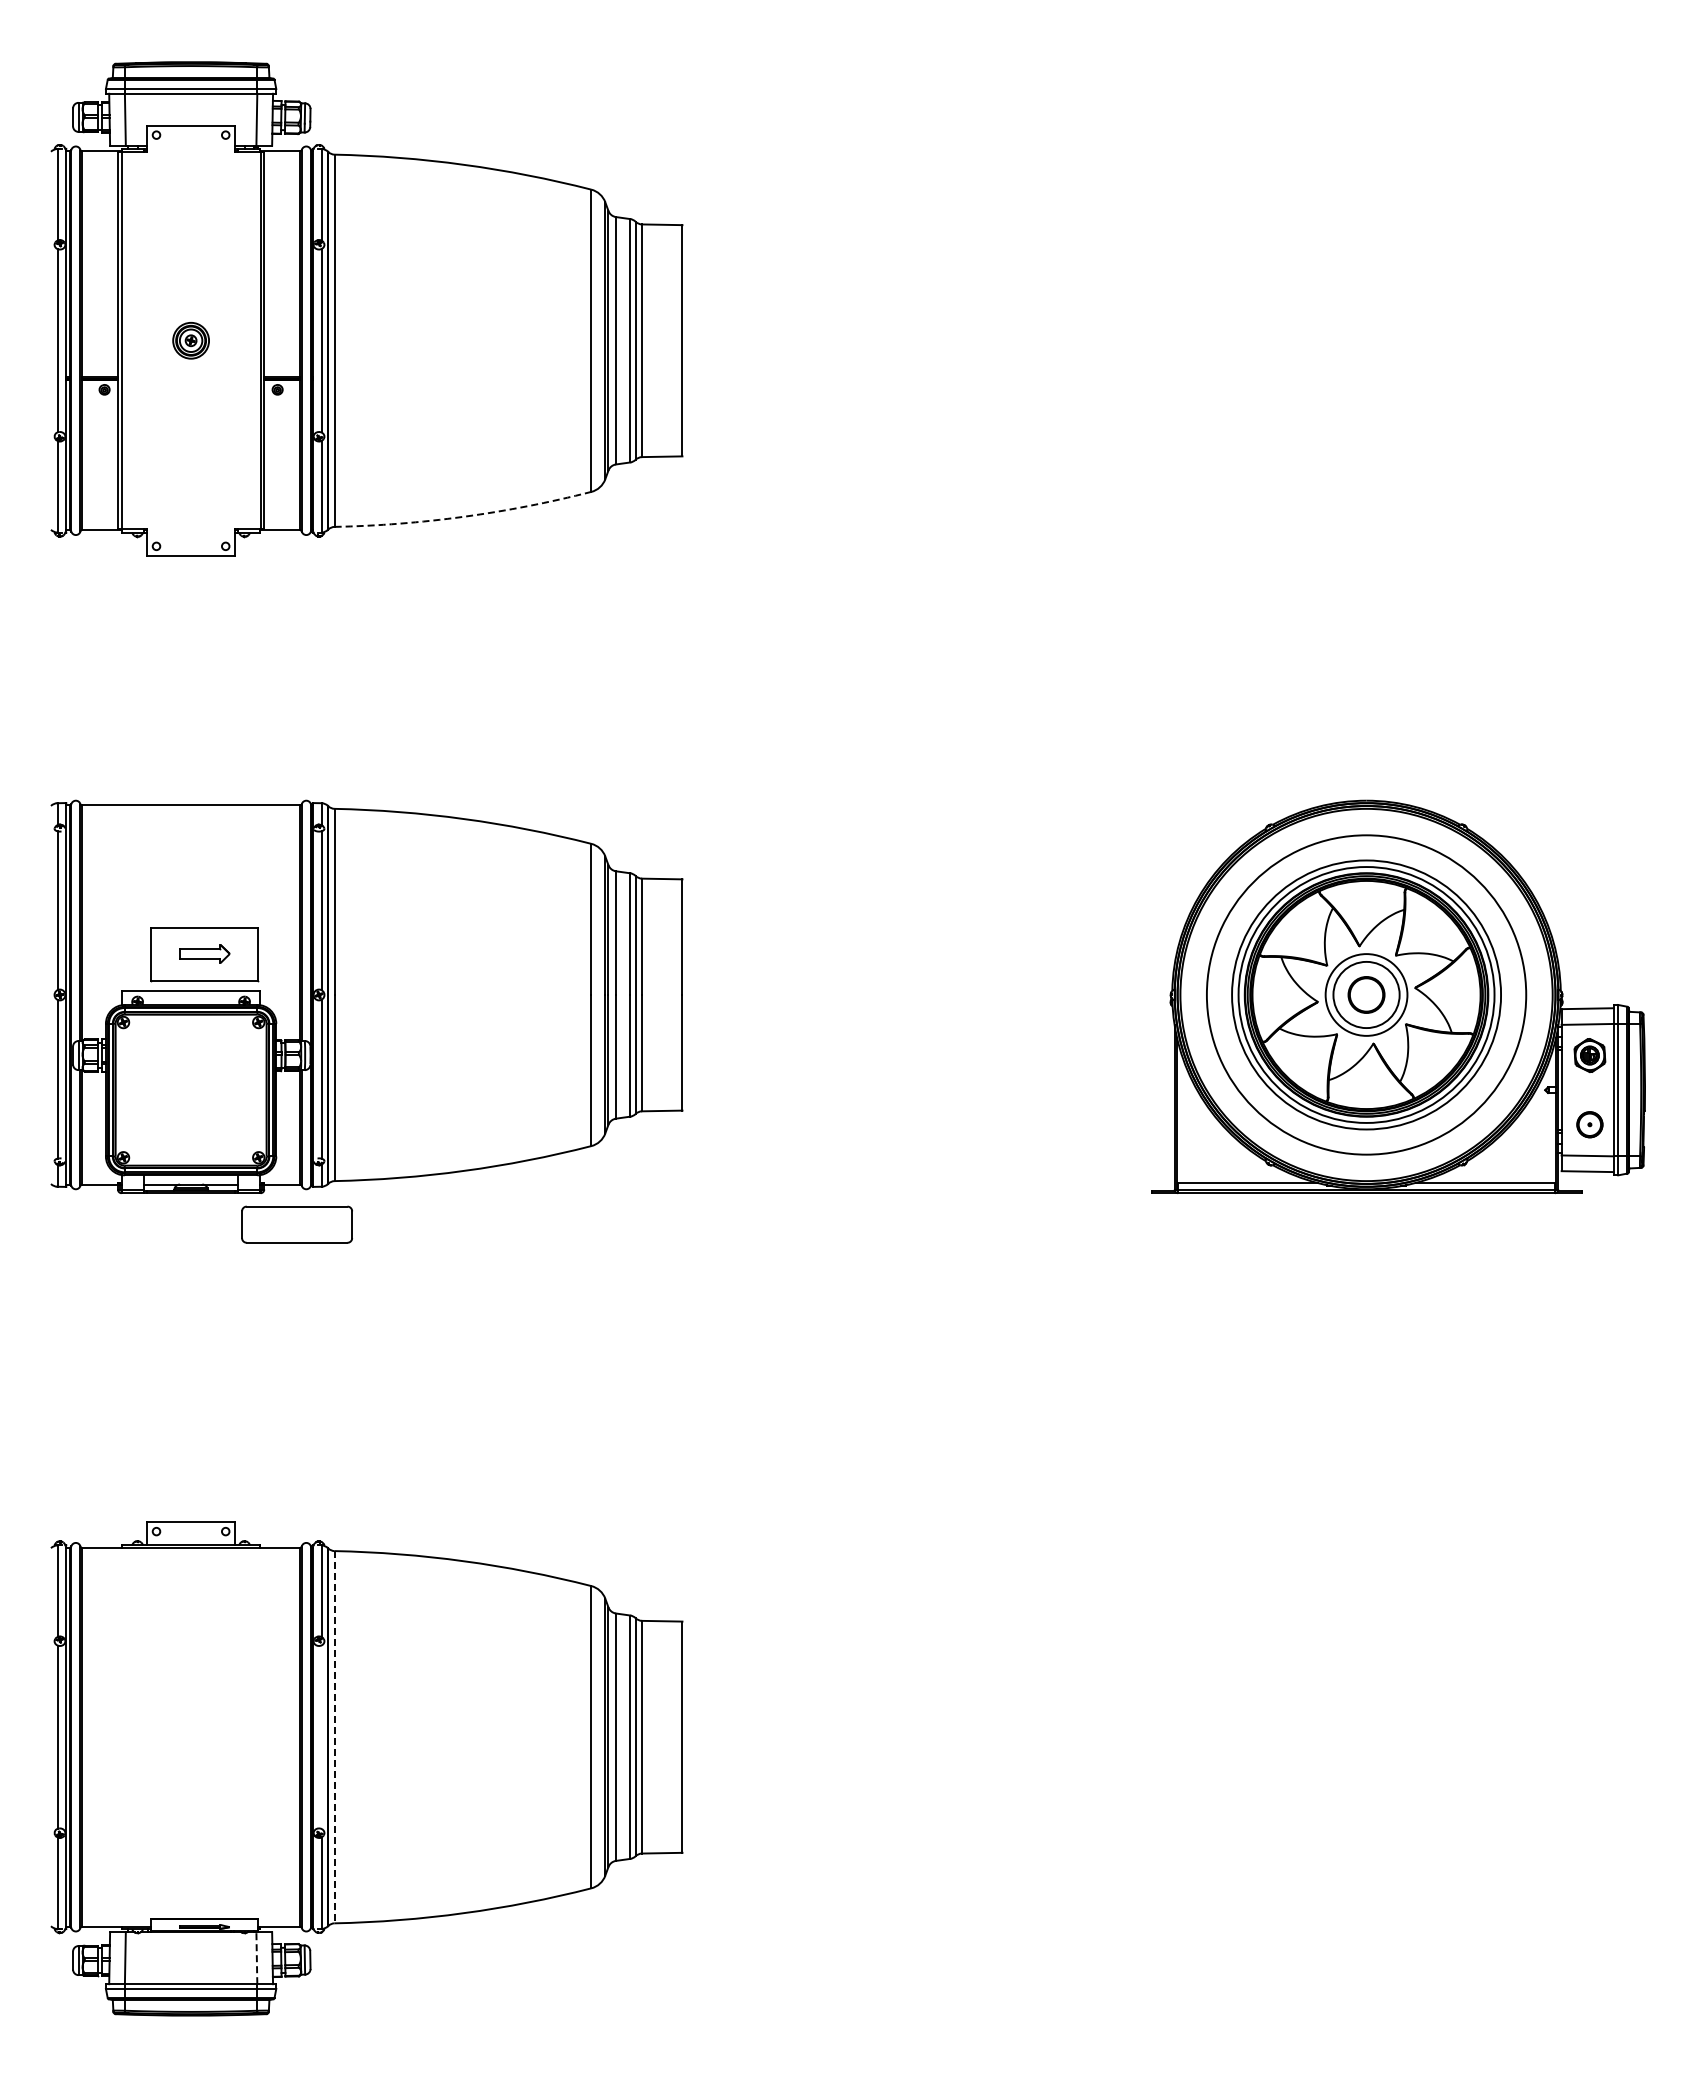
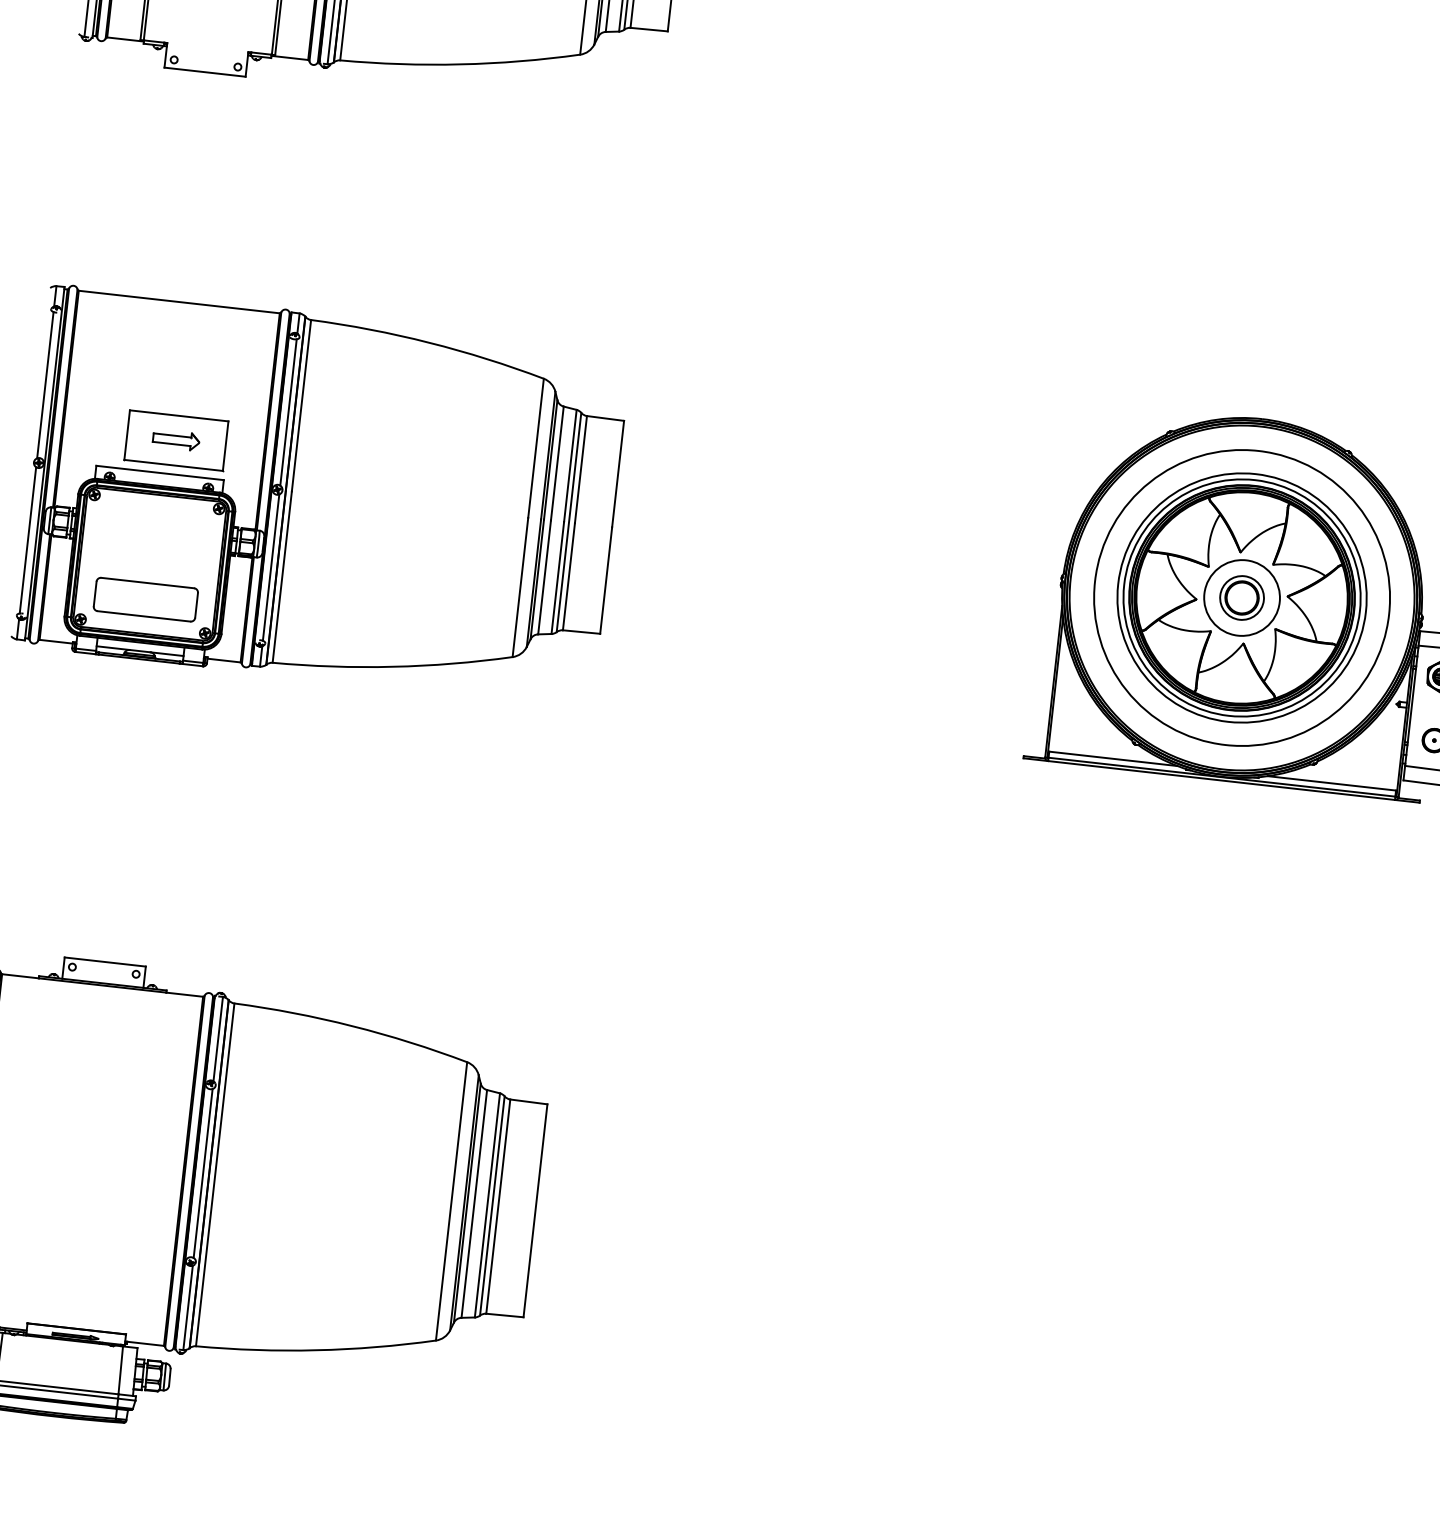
arc: (463, 516) -> (459, 64), dashed -> solid
circle: (1366, 994) -> (1242, 597), size x0.71
part: (296, 1224) -> (145, 599), moved
line: (321, 1736) -> (203, 1172), added
line: (334, 1737) -> (215, 1175), dashed -> solid
line: (256, 1958) -> (120, 1370), dashed -> solid

